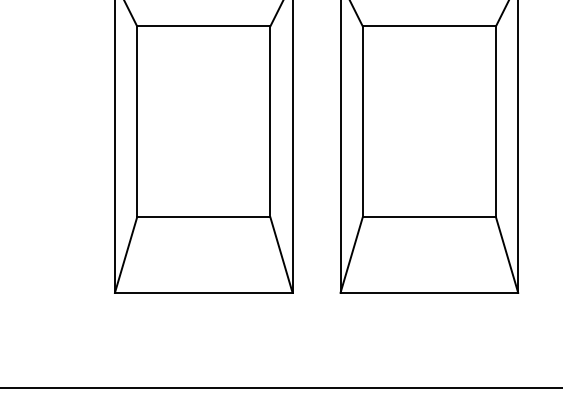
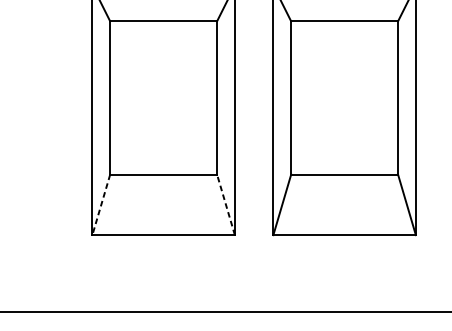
line: (281, 254) -> (226, 204), solid -> dashed
line: (125, 255) -> (100, 205), solid -> dashed

